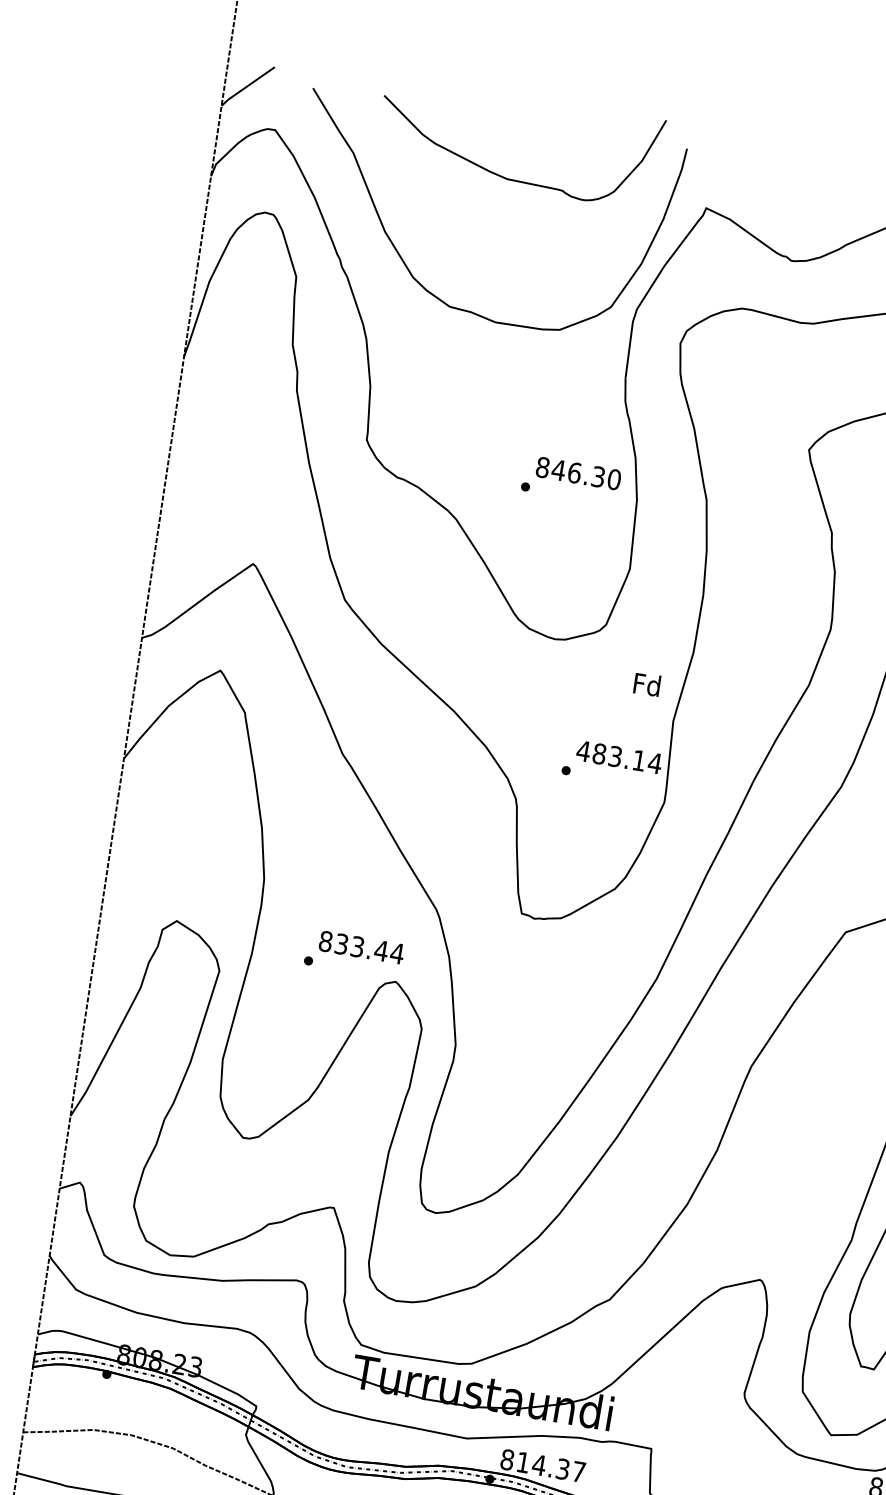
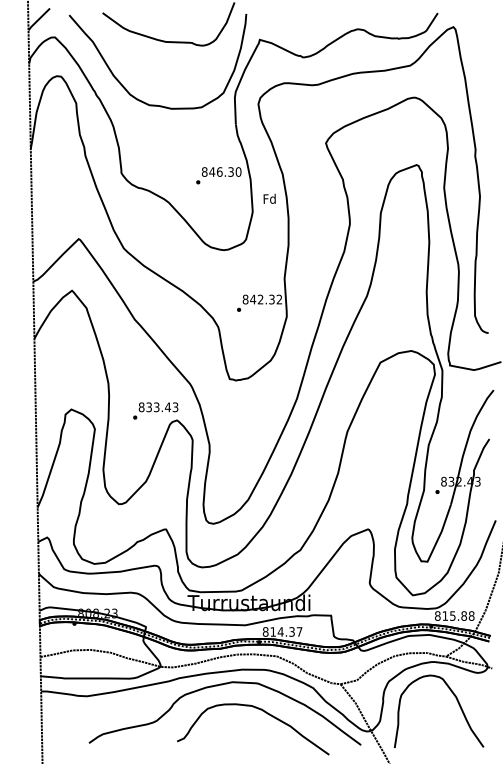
text: (646, 683) -> (269, 198), moved
text: (619, 757) -> (262, 299), 483.14 -> 842.32
text: (397, 953) -> (175, 407), 833.44 -> 833.43

